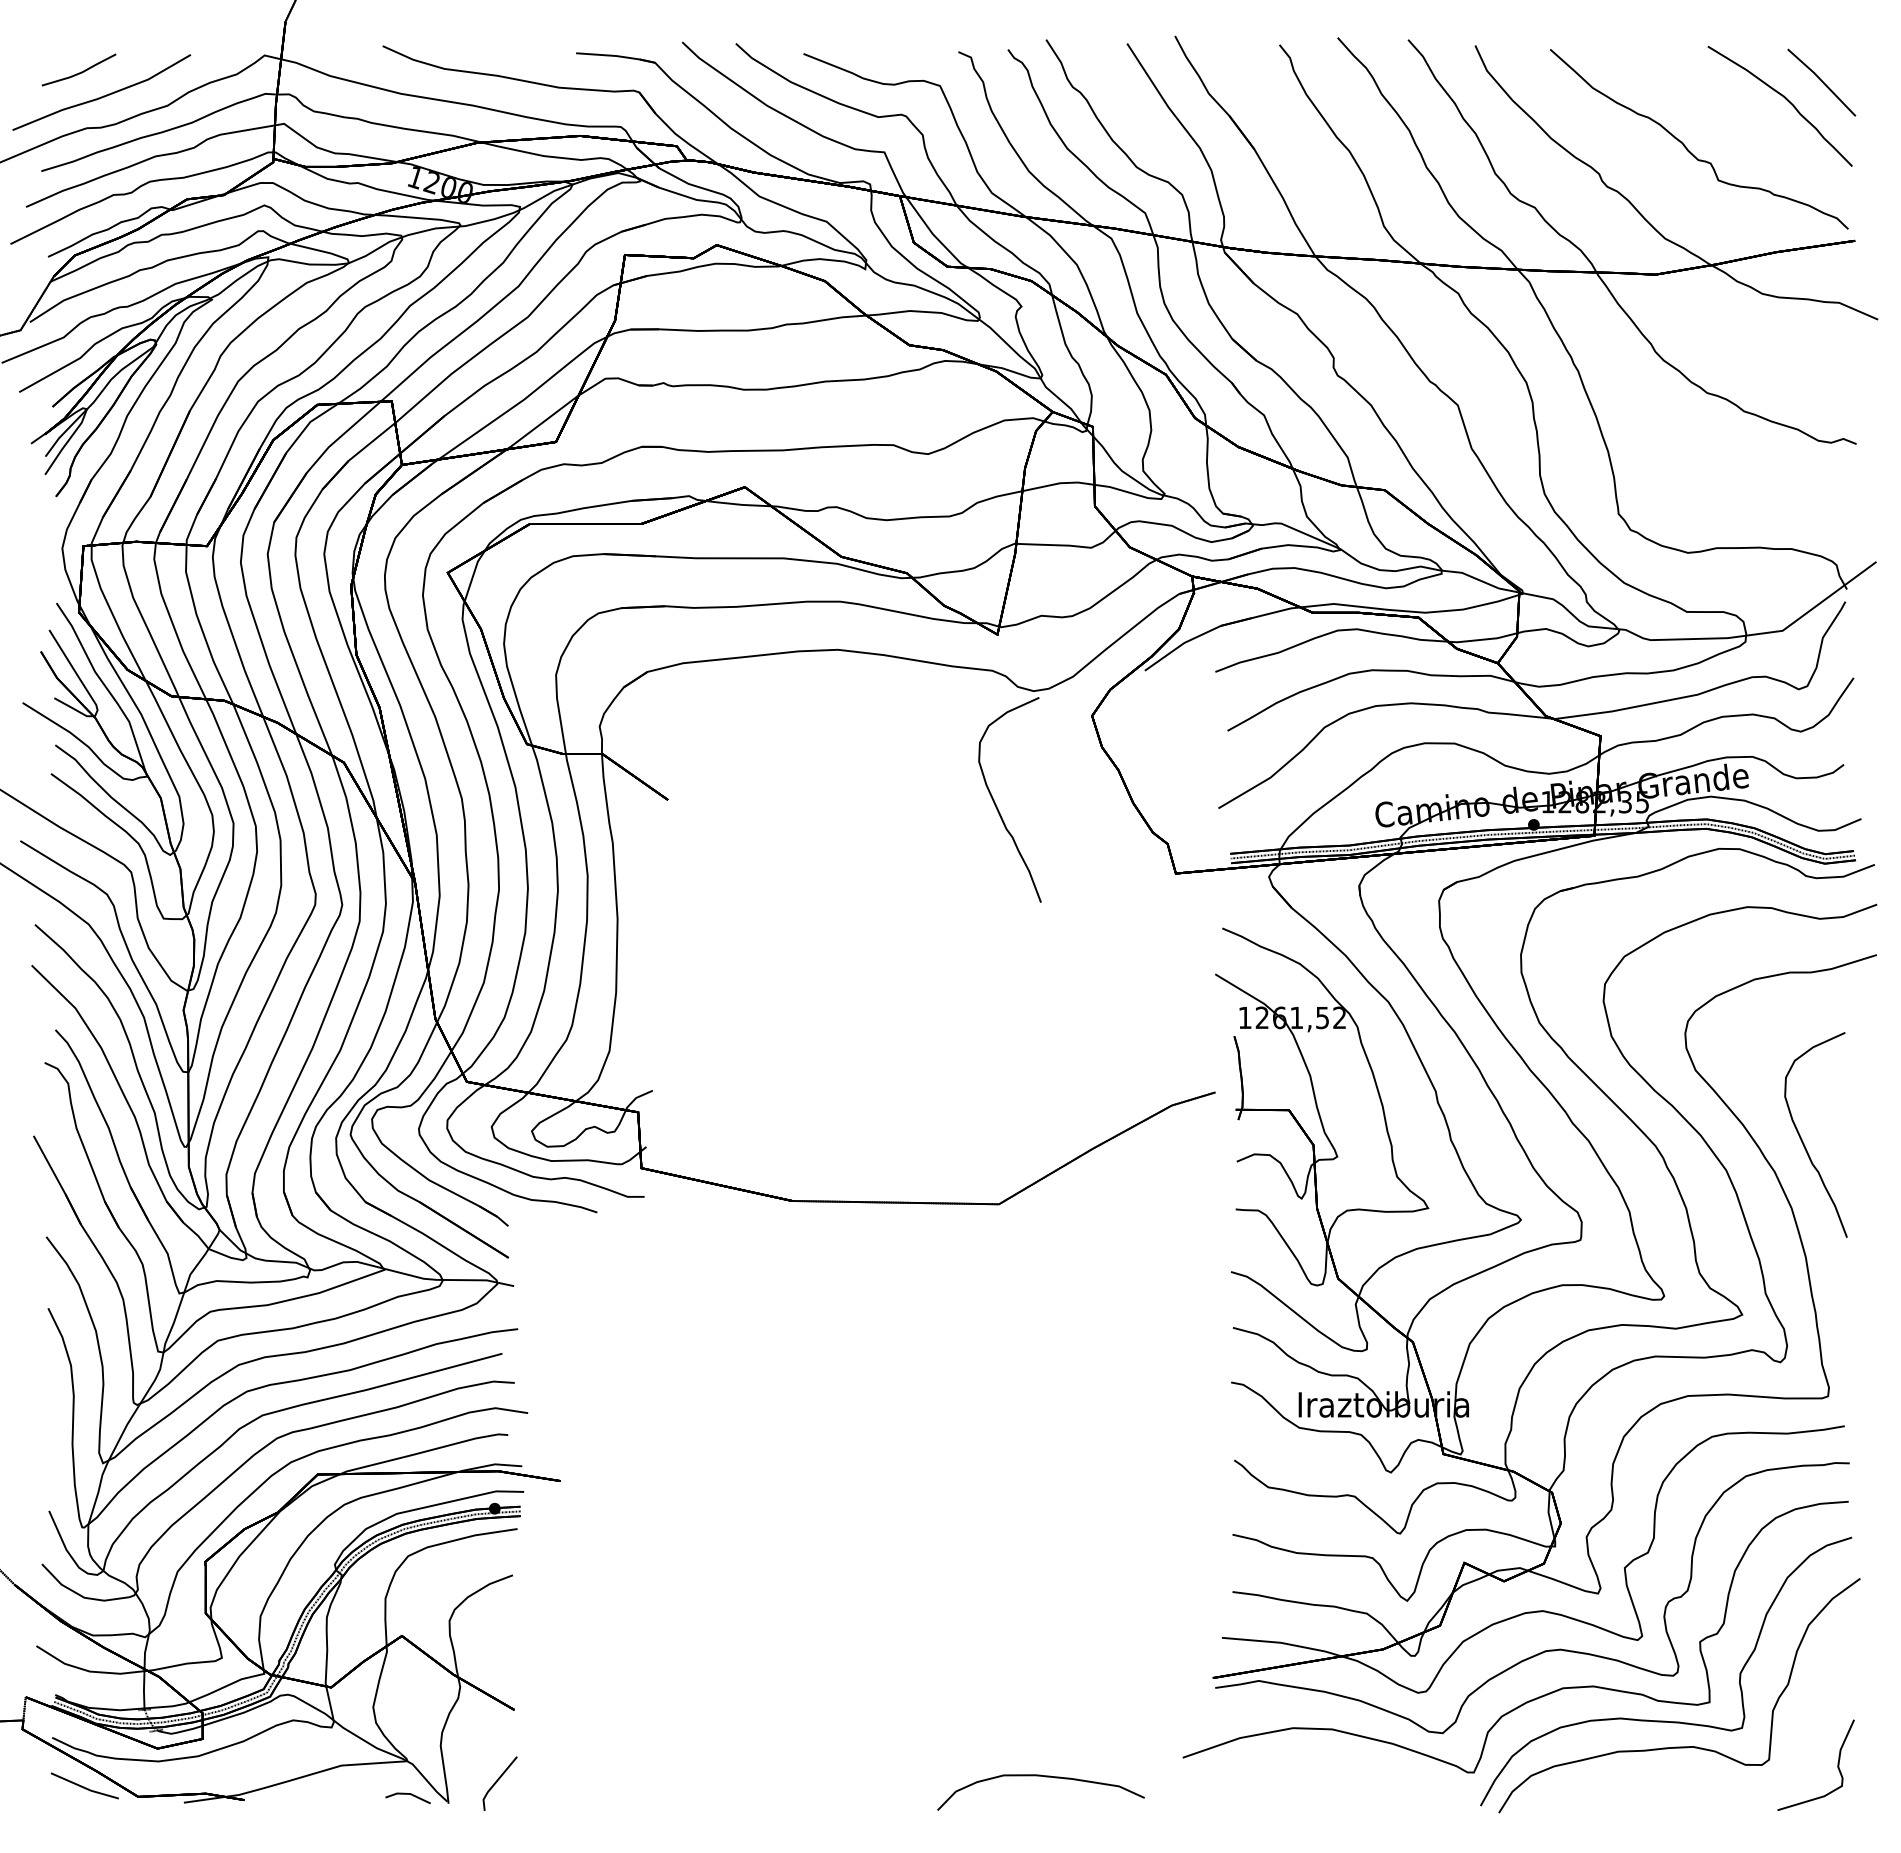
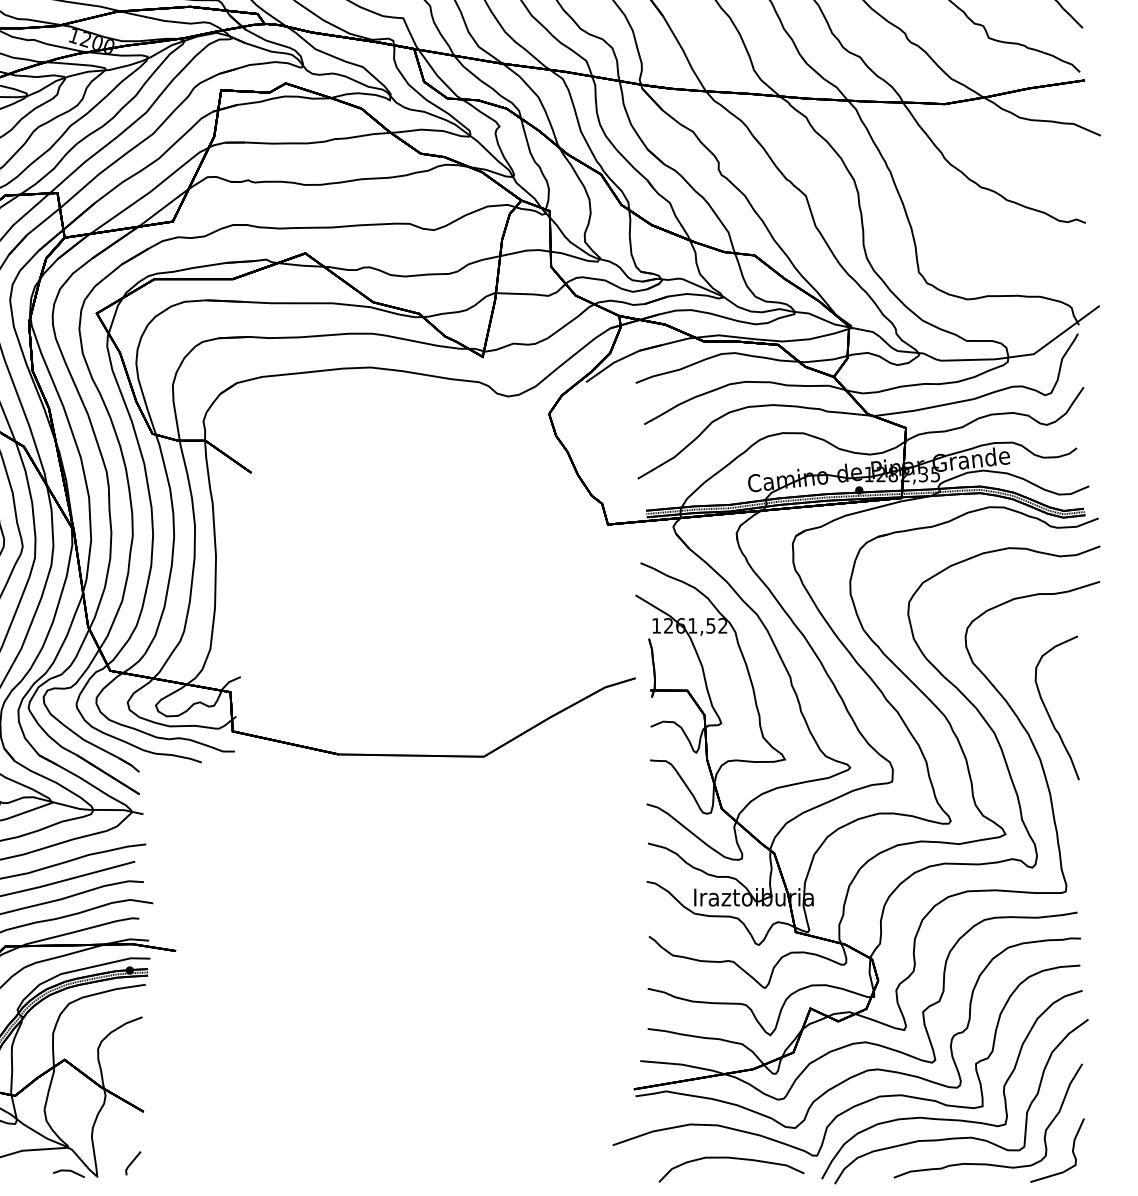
curve: (997, 806) -> (482, 477), removed
curve: (1045, 1777) -> (734, 1159), moved
part: (499, 1783) -> (133, 1163), size x0.62
curve: (1706, 1783) -> (980, 1163), added

